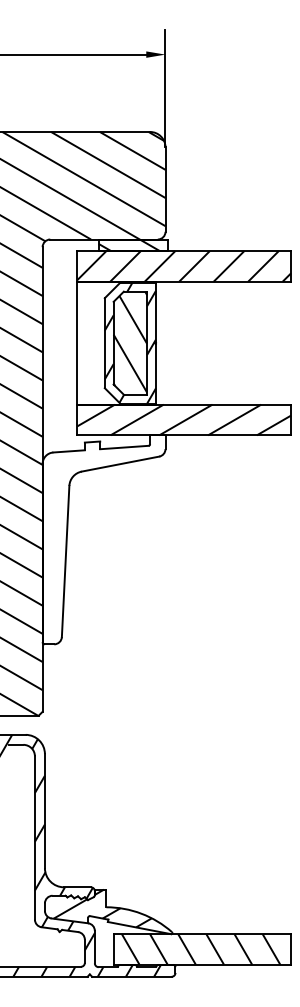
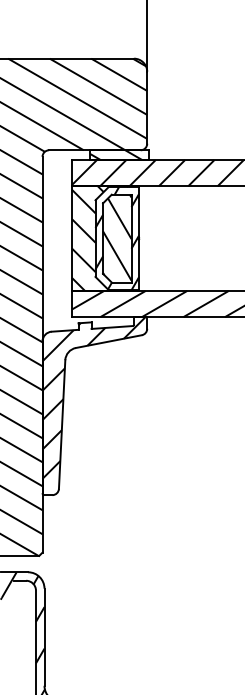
hatch: (110, 342) -> (100, 238), added
hatch: (102, 530) -> (93, 398), added

